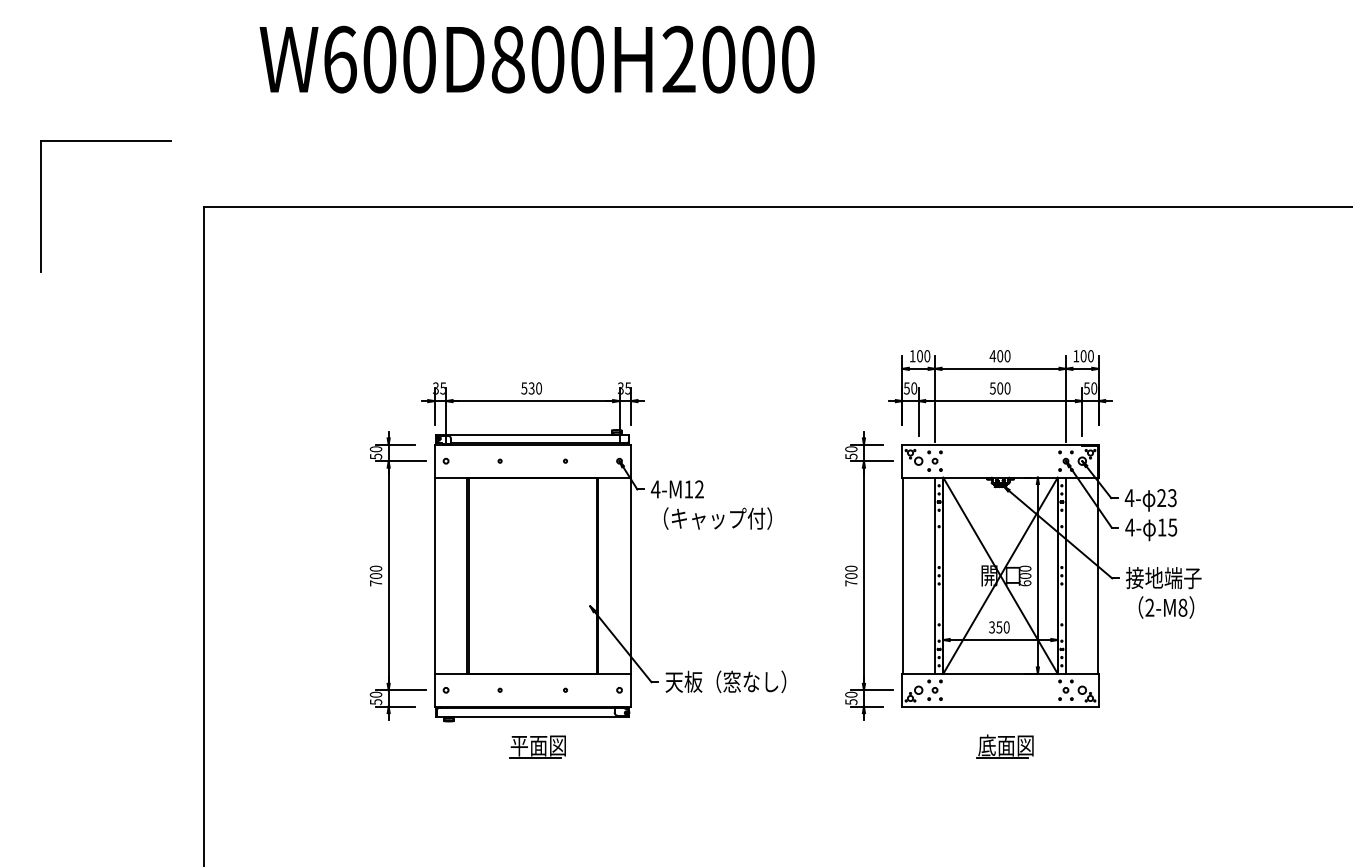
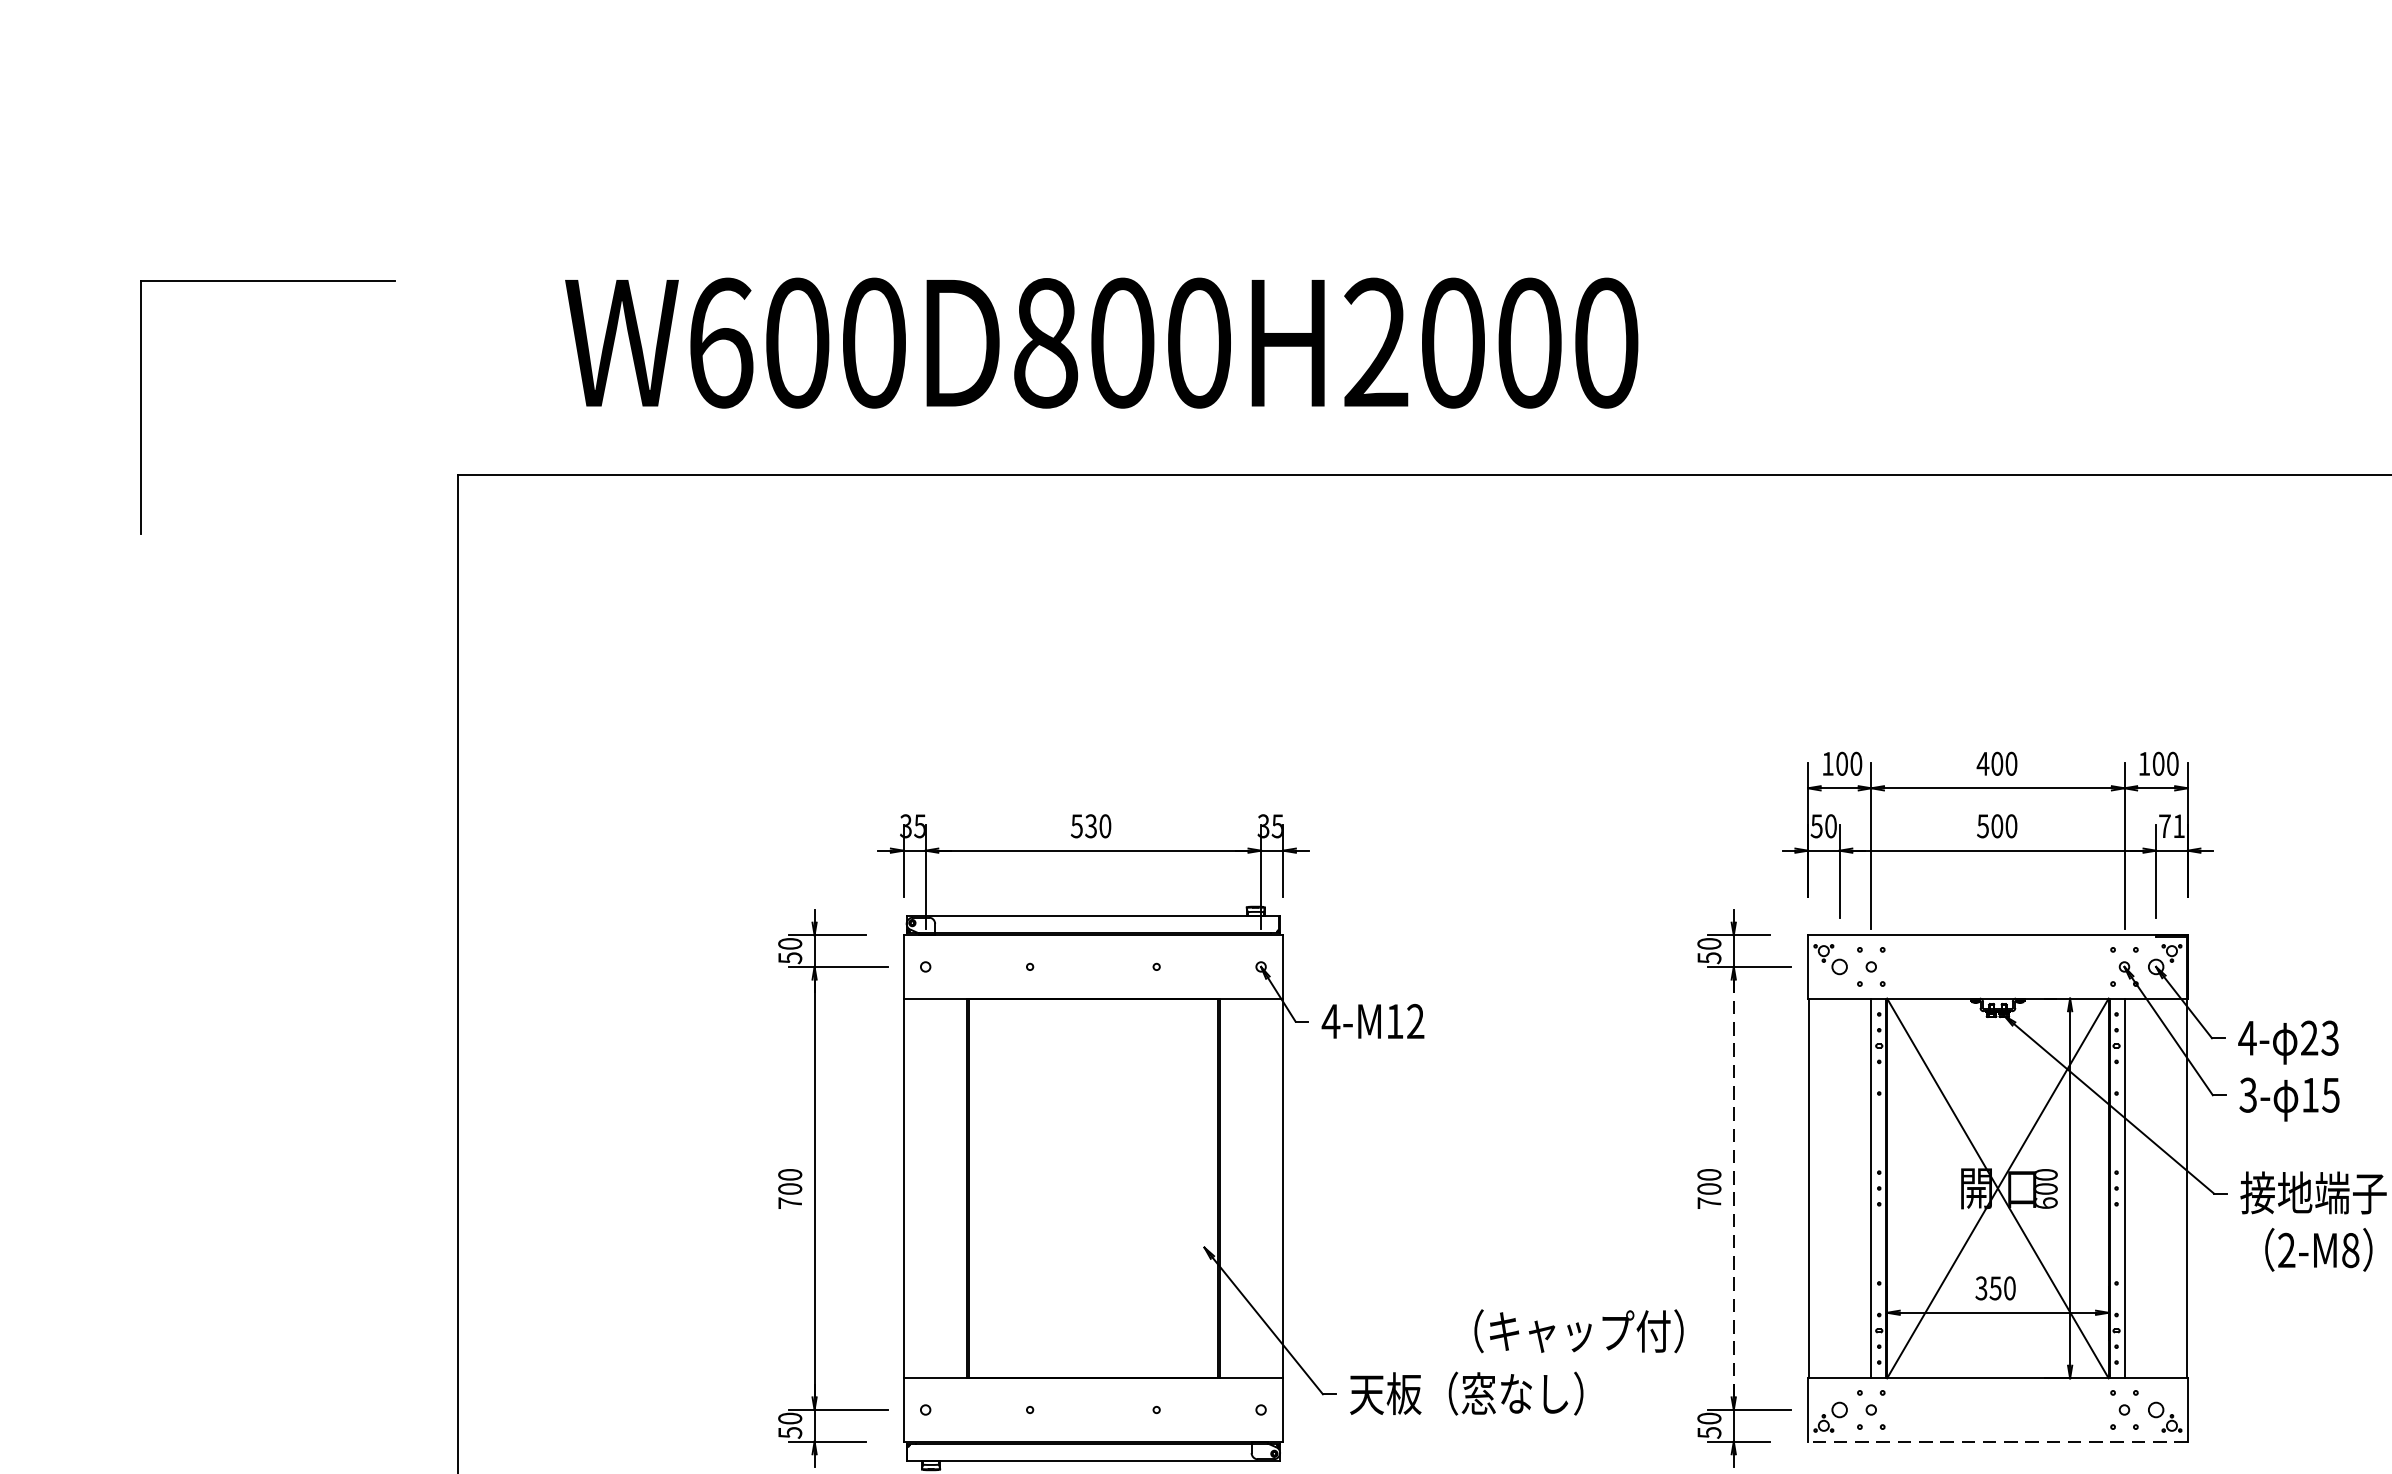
text: (536, 59) -> (1100, 342), moved
part: (41, 206) -> (143, 406), moved
text: (1090, 388) -> (2171, 826), 50 -> 71
text: (717, 518) -> (1578, 1331), moved
text: (1129, 527) -> (2247, 1095), 4- -> 3-
line: (863, 575) -> (1732, 1187), solid -> dashed
line: (1000, 706) -> (1997, 1441), solid -> dashed

